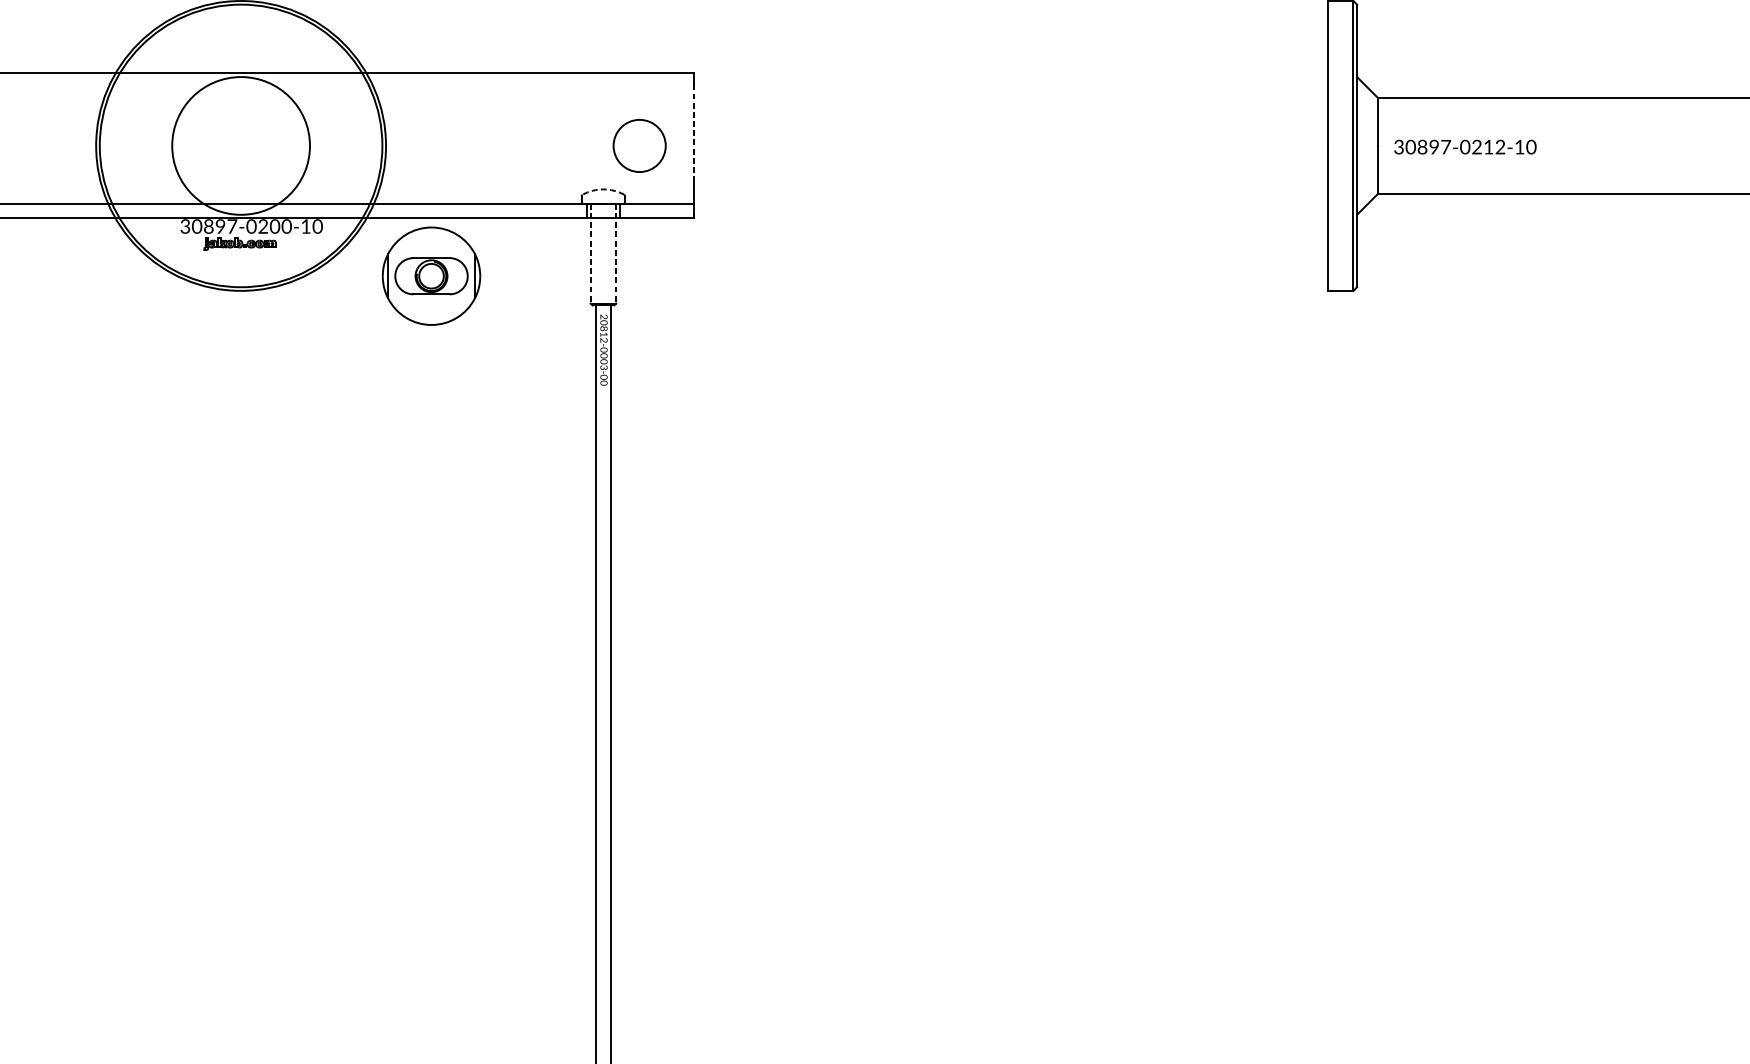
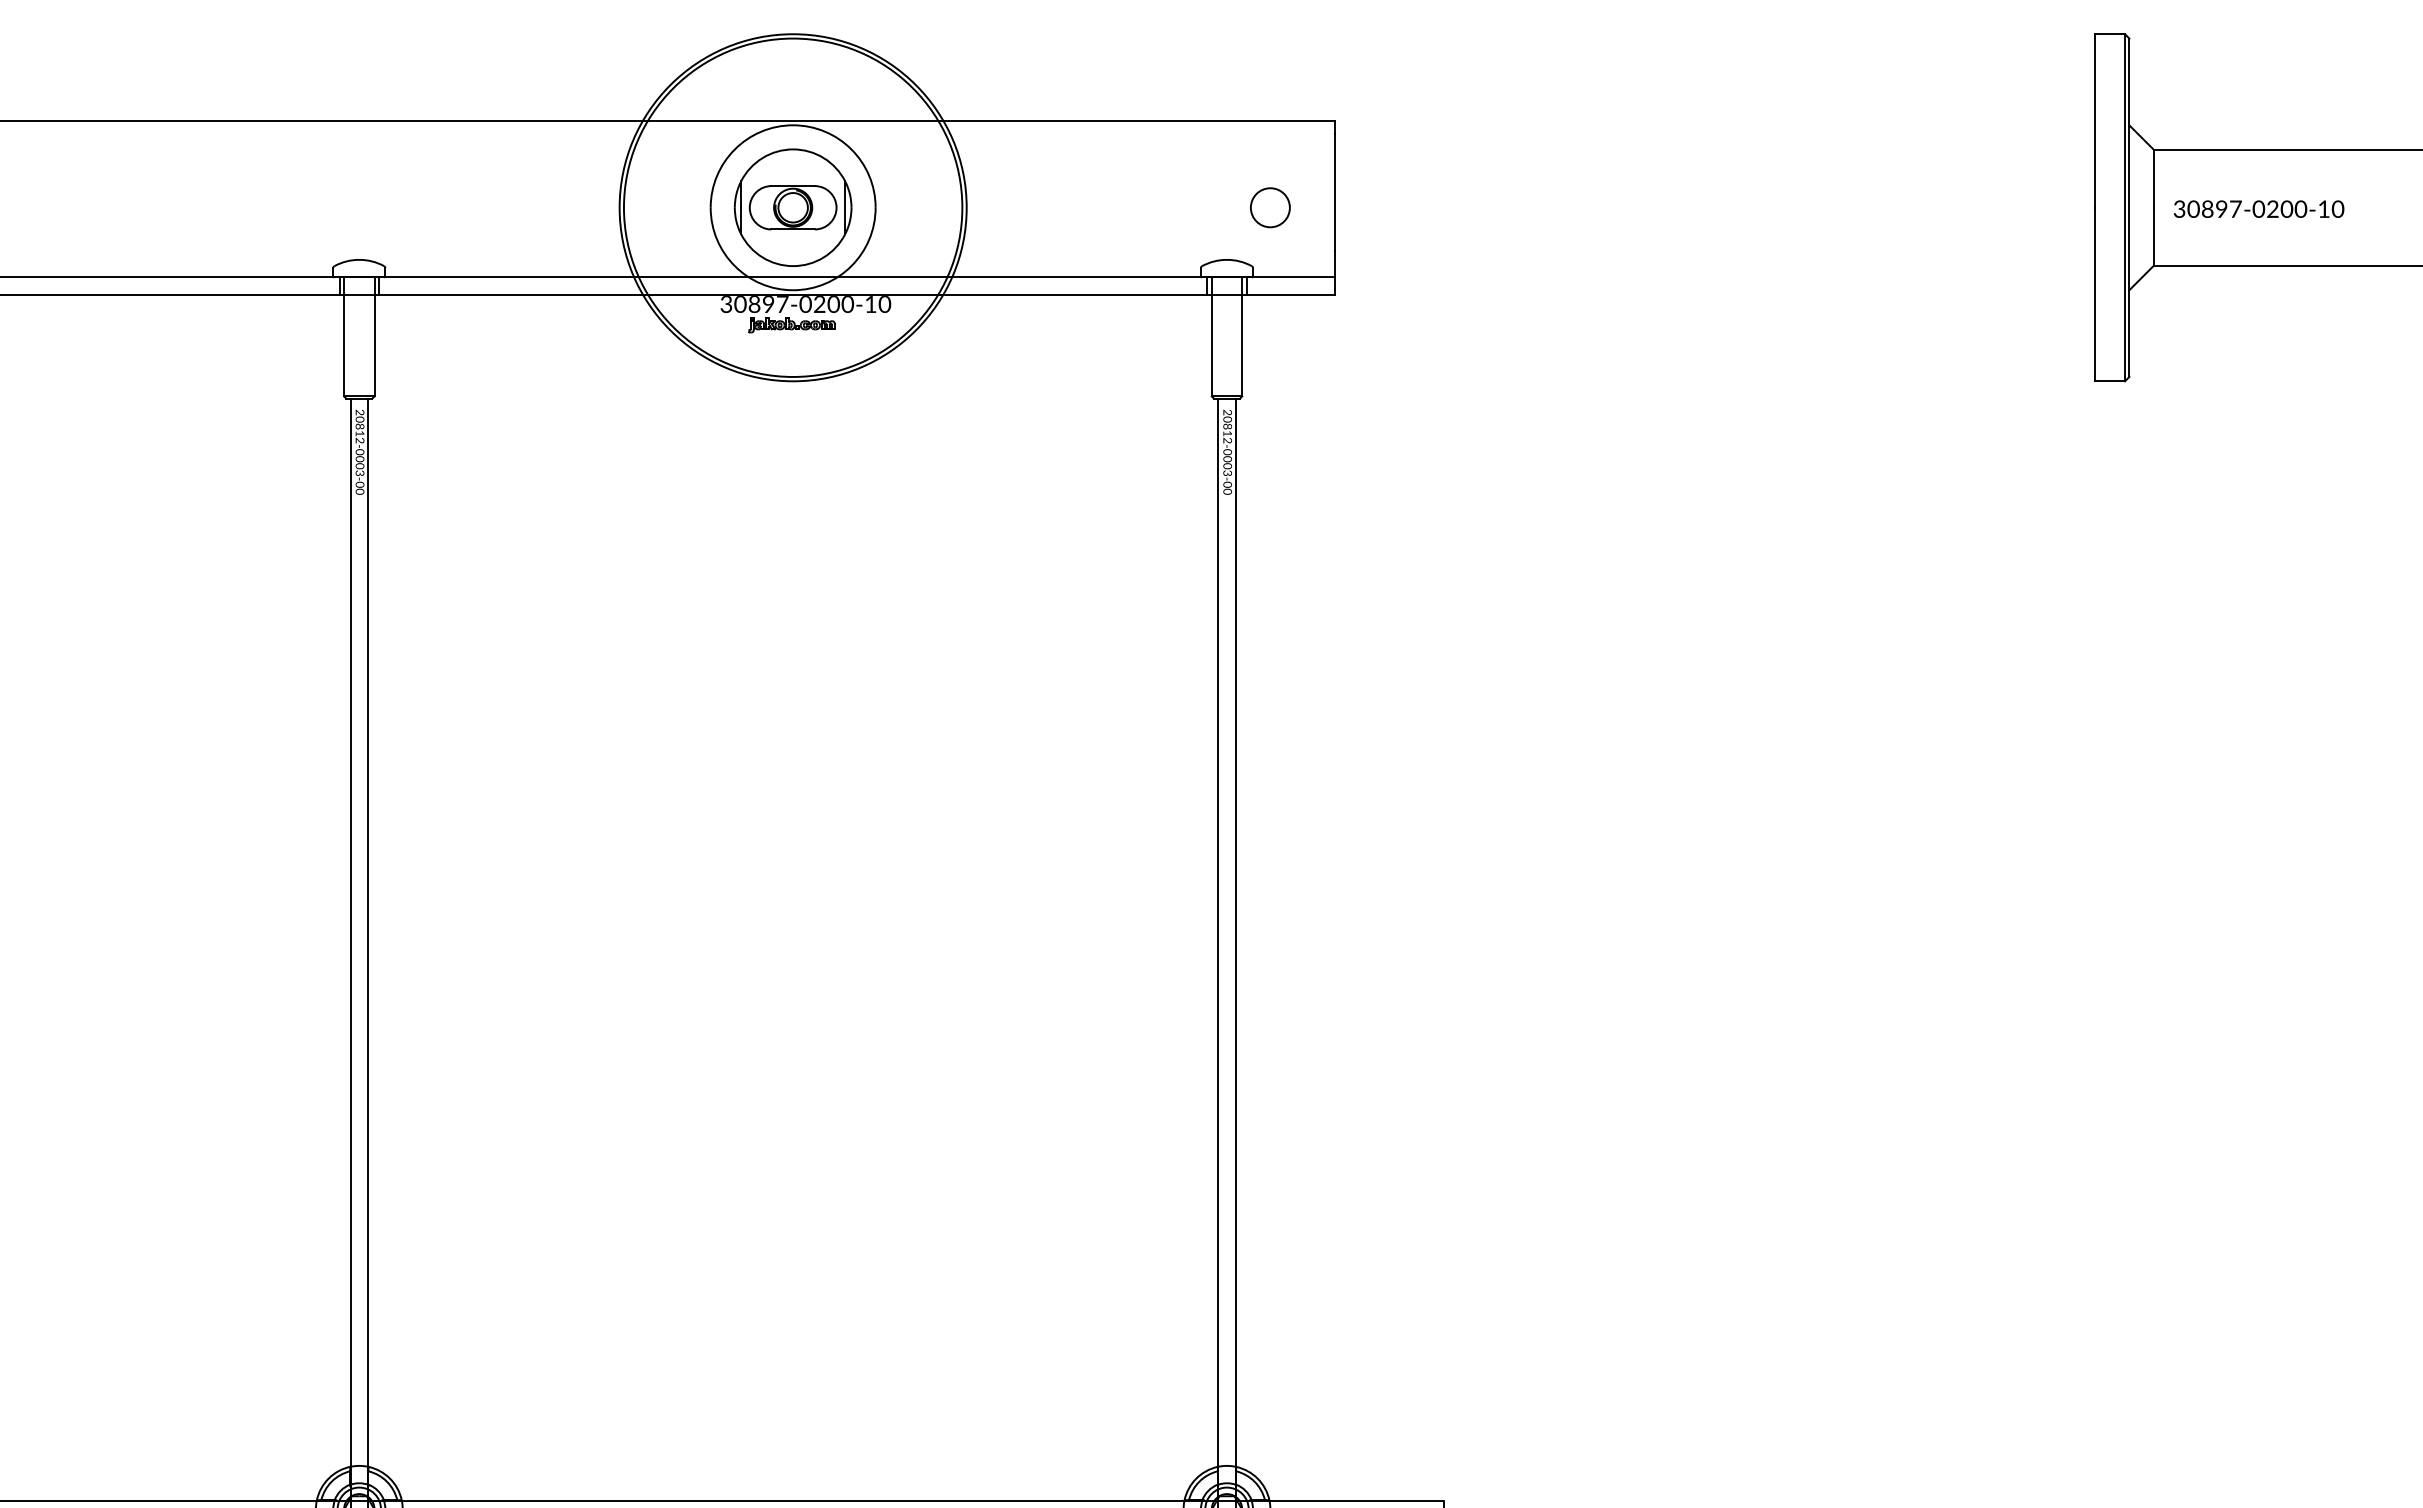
line: (694, 133) -> (1335, 192), dashed -> solid
circle: (638, 145) -> (1269, 207), size x0.62
text: (1494, 146) -> (2293, 208), 30897-0212-10 -> 30897-0200-10
arc: (603, 189) -> (1227, 259), dashed -> solid
line: (590, 253) -> (1211, 336), dashed -> solid
line: (616, 253) -> (1242, 336), dashed -> solid
part: (430, 276) -> (792, 207), moved

